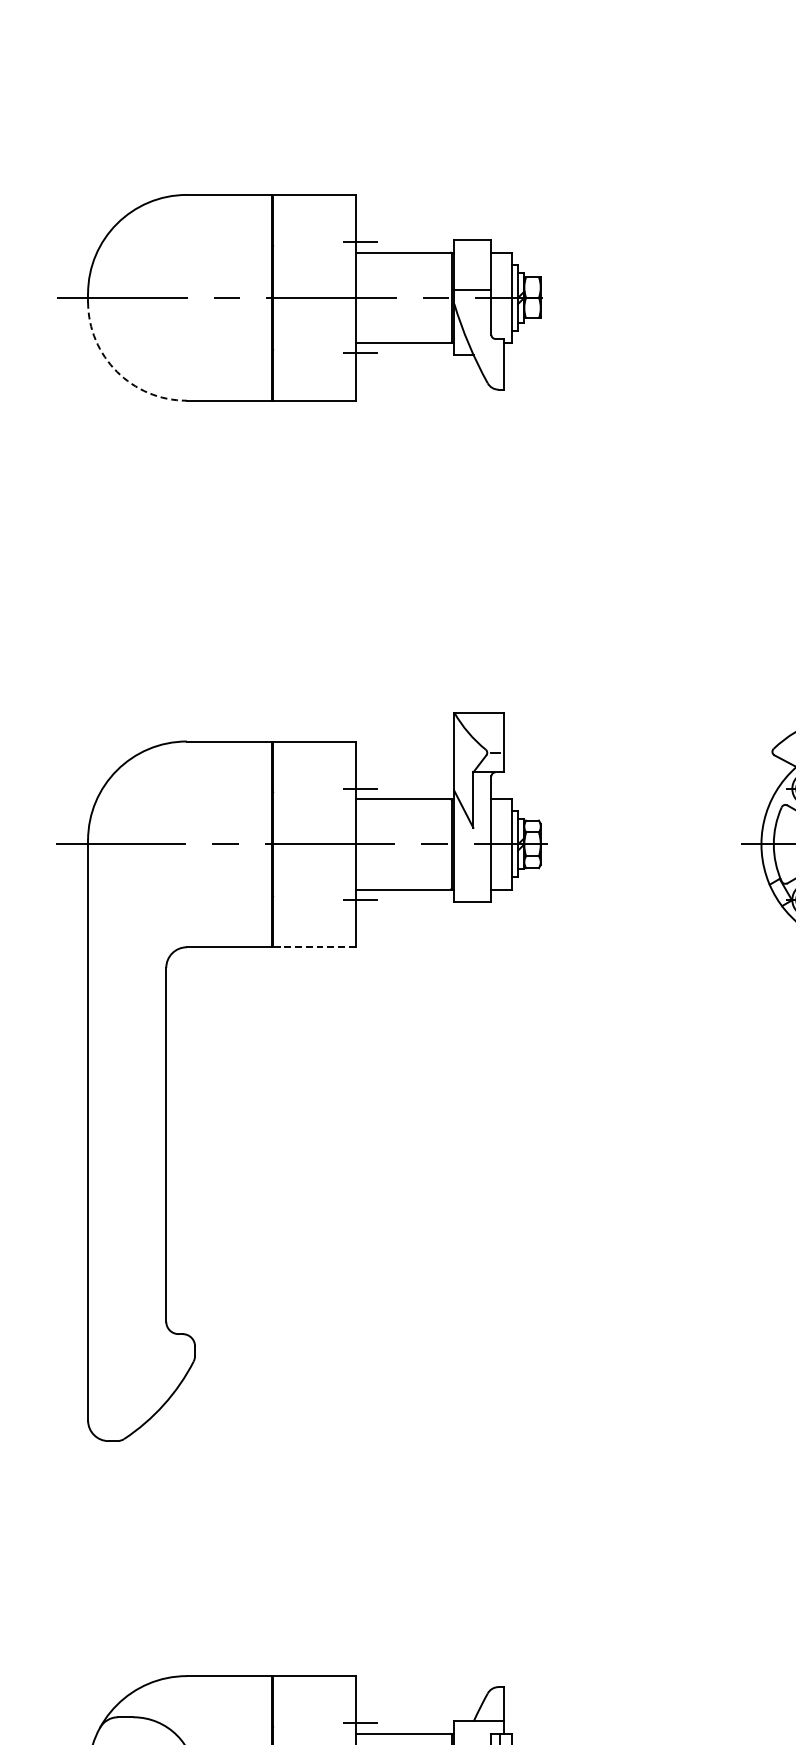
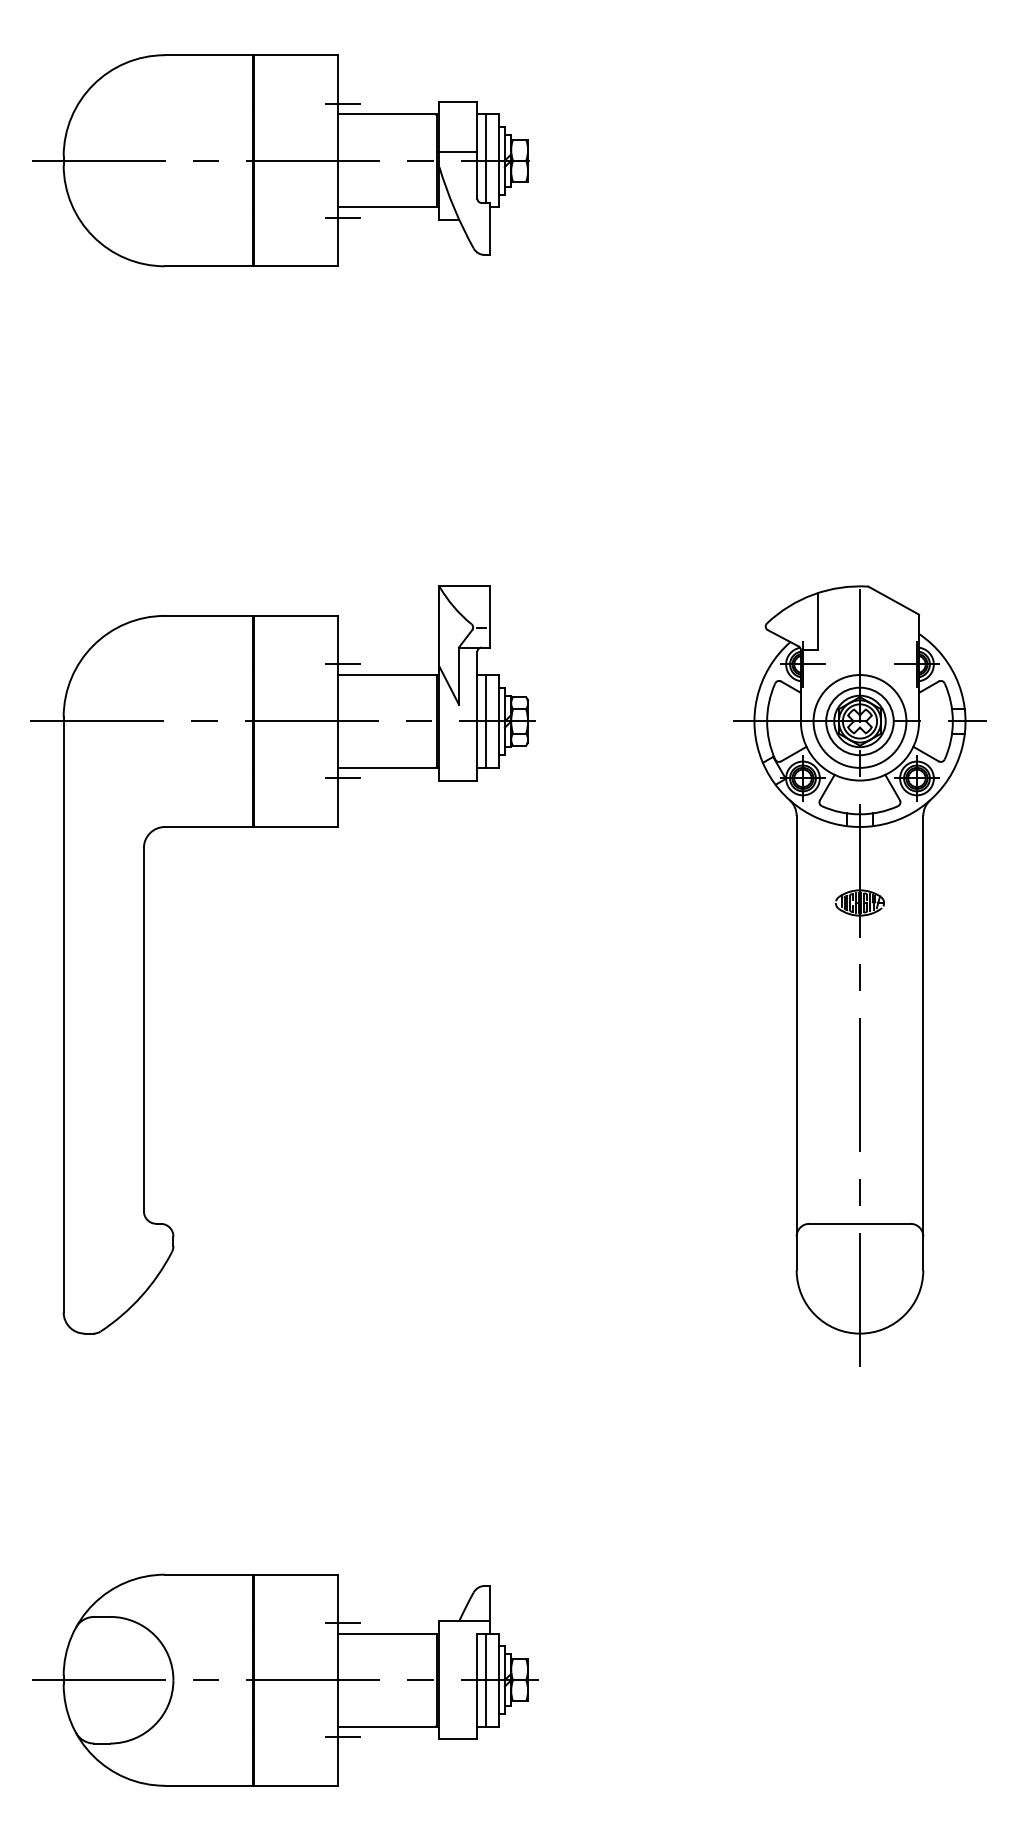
line: (499, 295) -> (485, 158), added
arc: (117, 371) -> (93, 236), dashed -> solid
line: (499, 844) -> (485, 721), added
line: (314, 947) -> (295, 827), dashed -> solid

